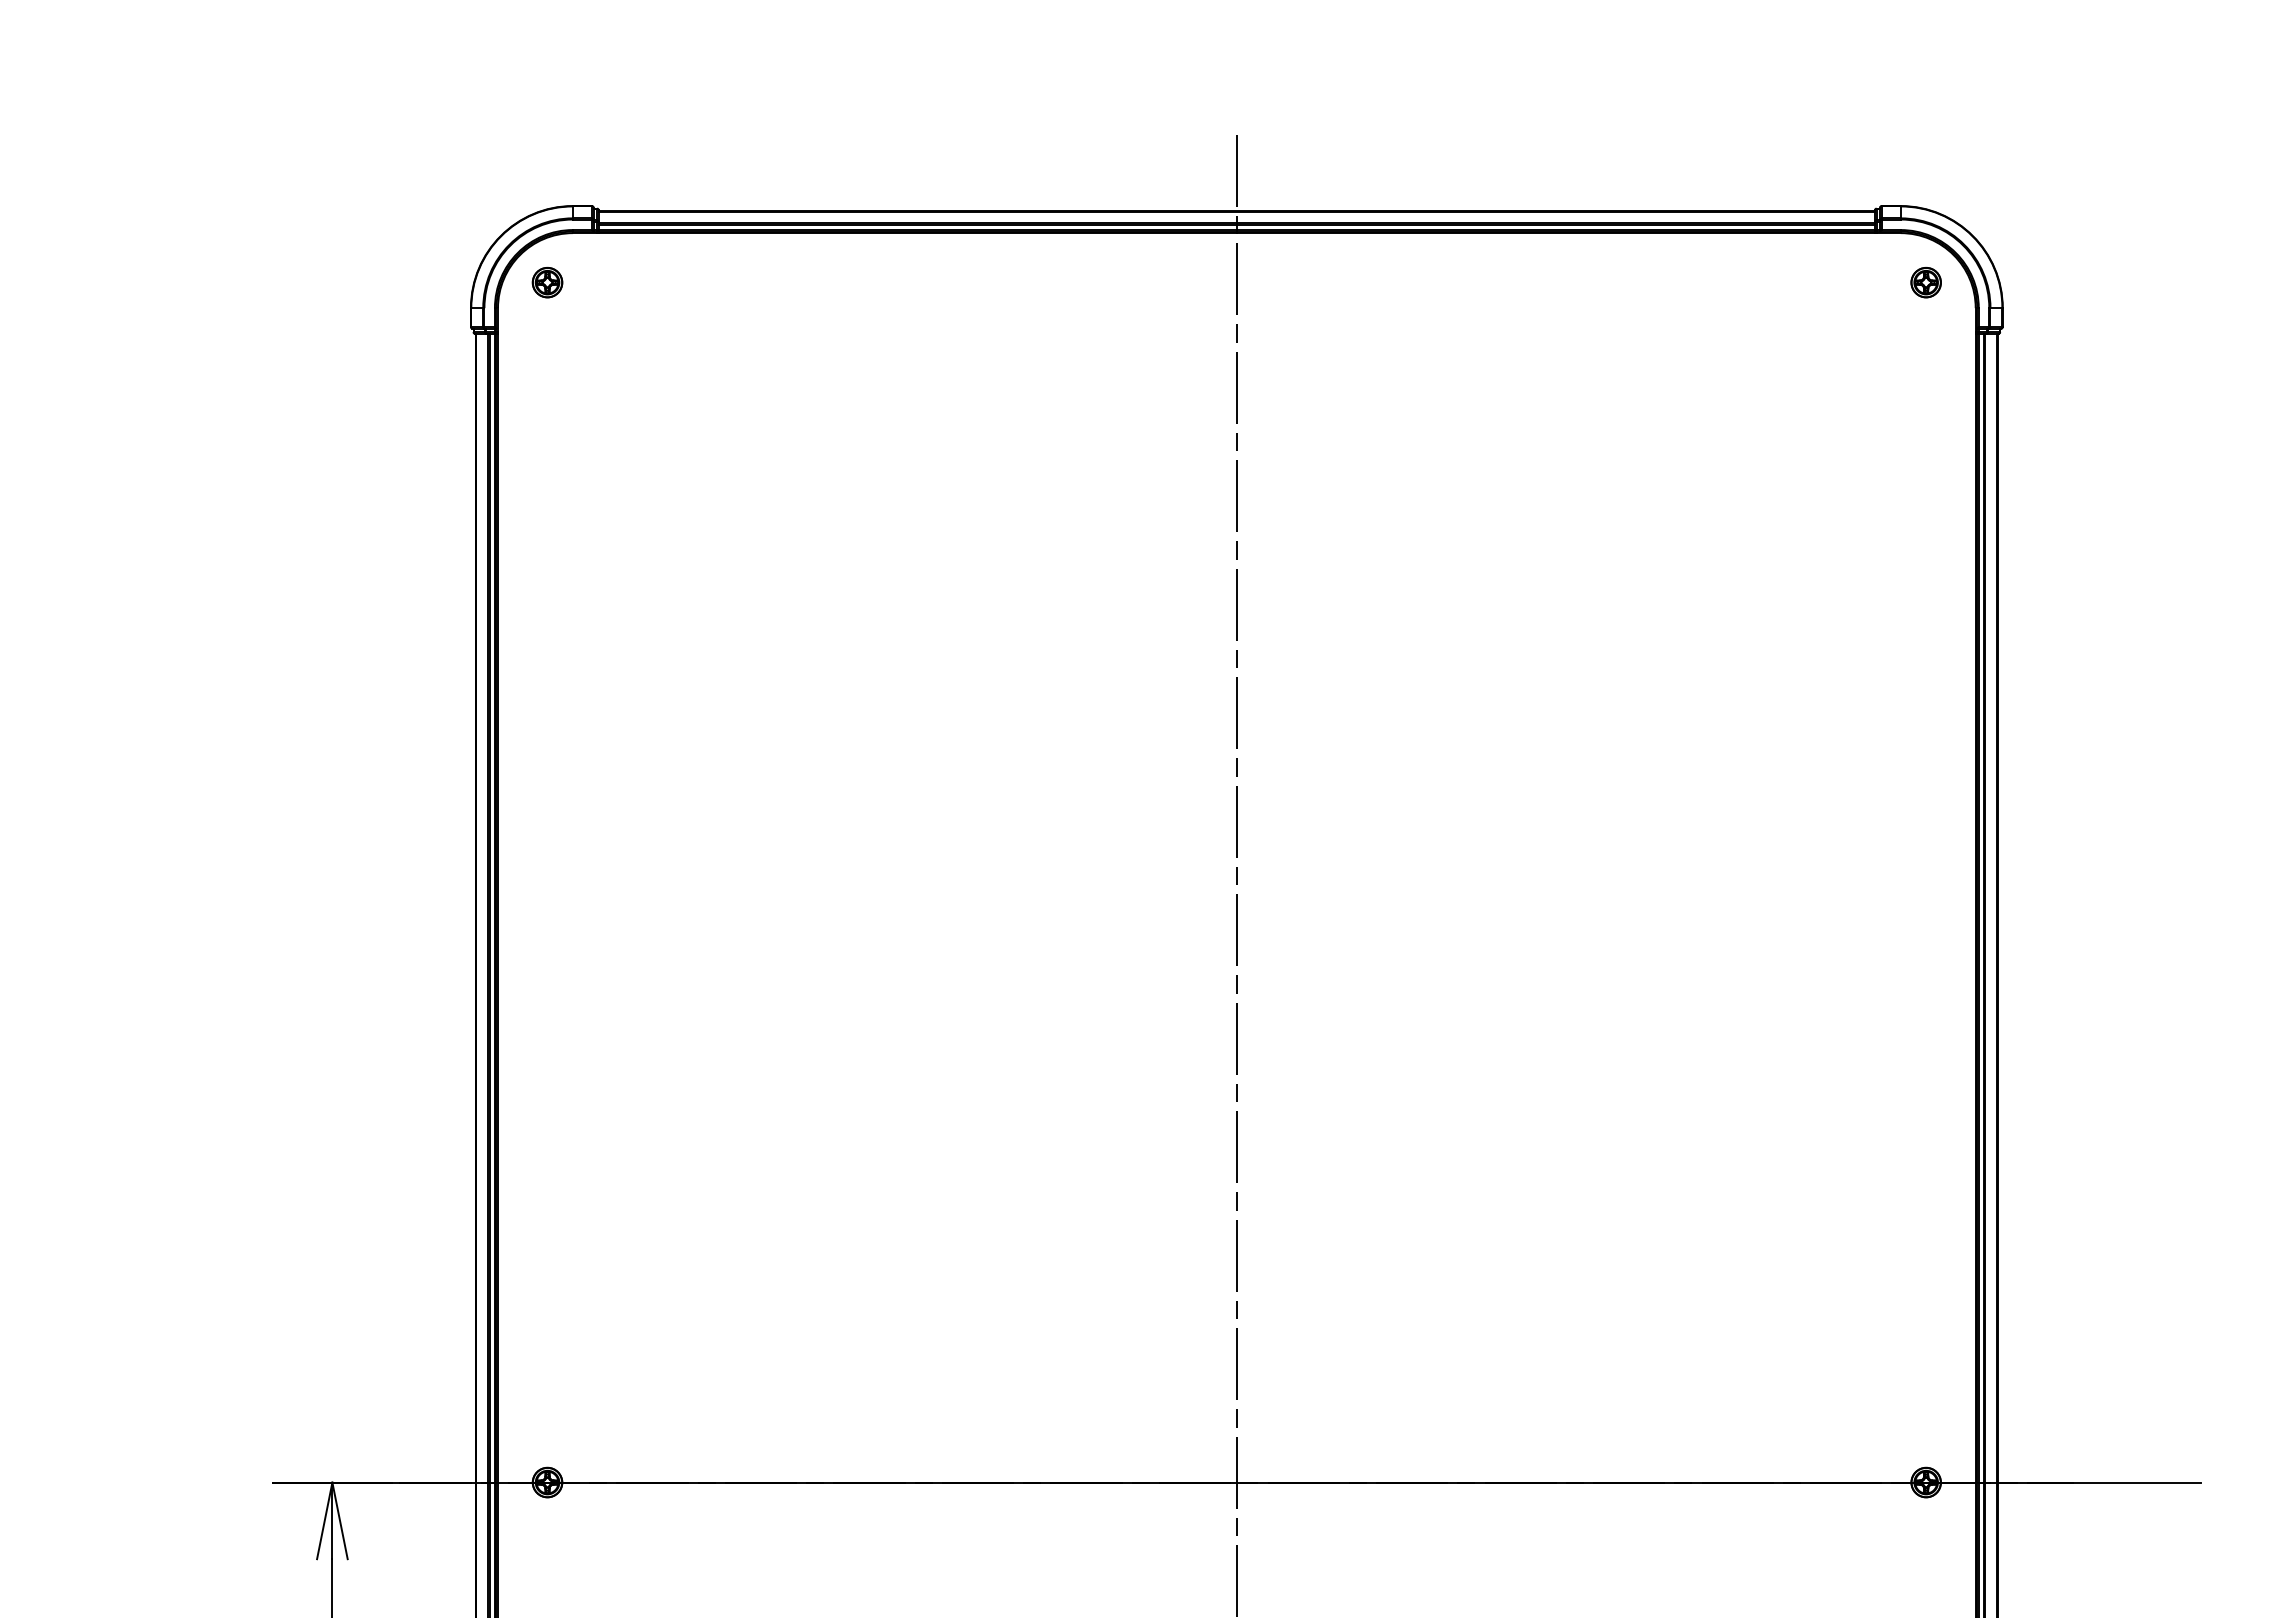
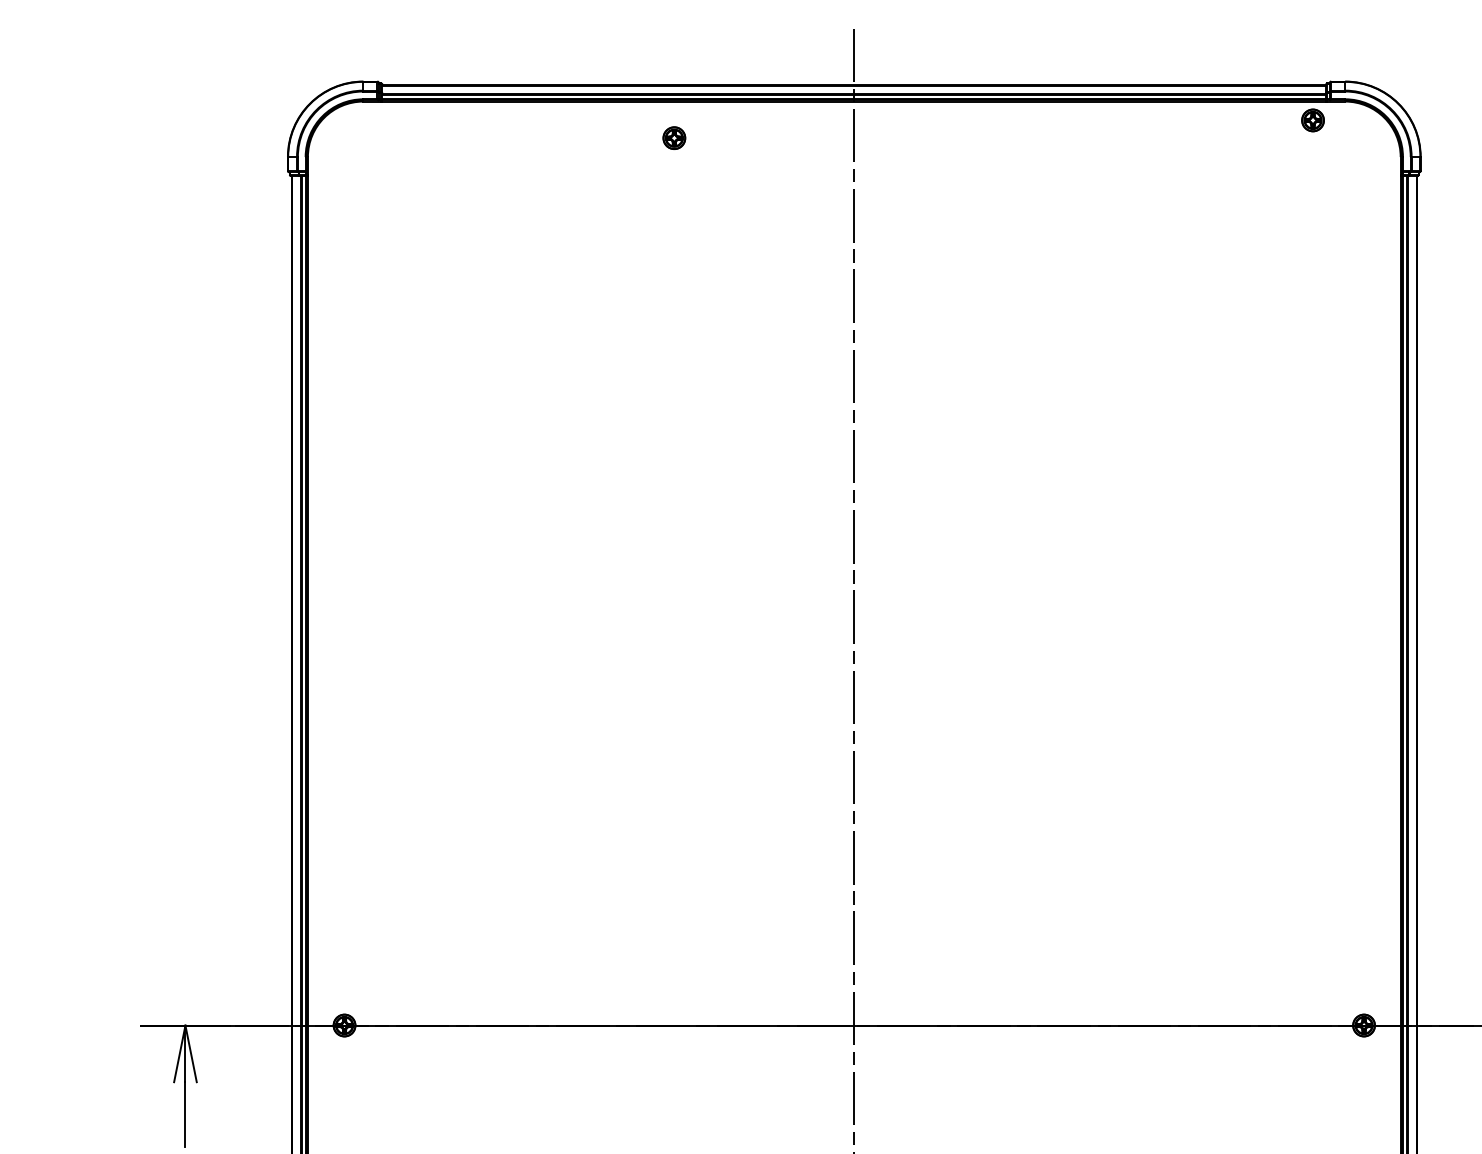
part: (547, 282) -> (674, 138), moved
part: (1925, 282) -> (1312, 120), moved

